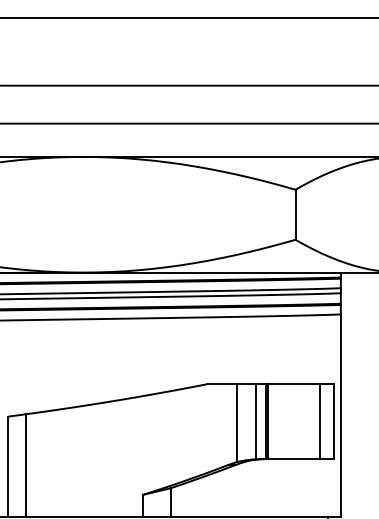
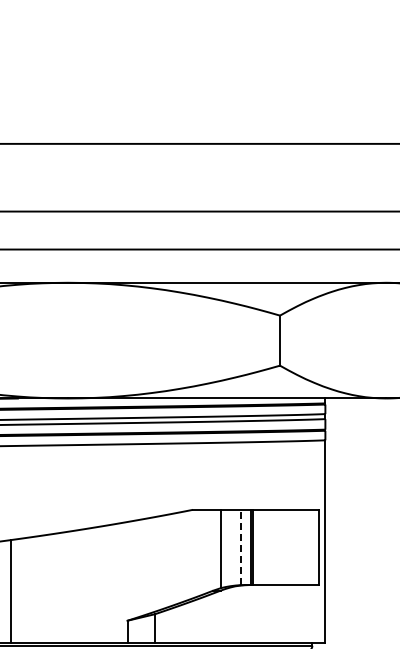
line: (255, 421) -> (240, 547), solid -> dashed
line: (319, 421) -> (304, 547), removed

